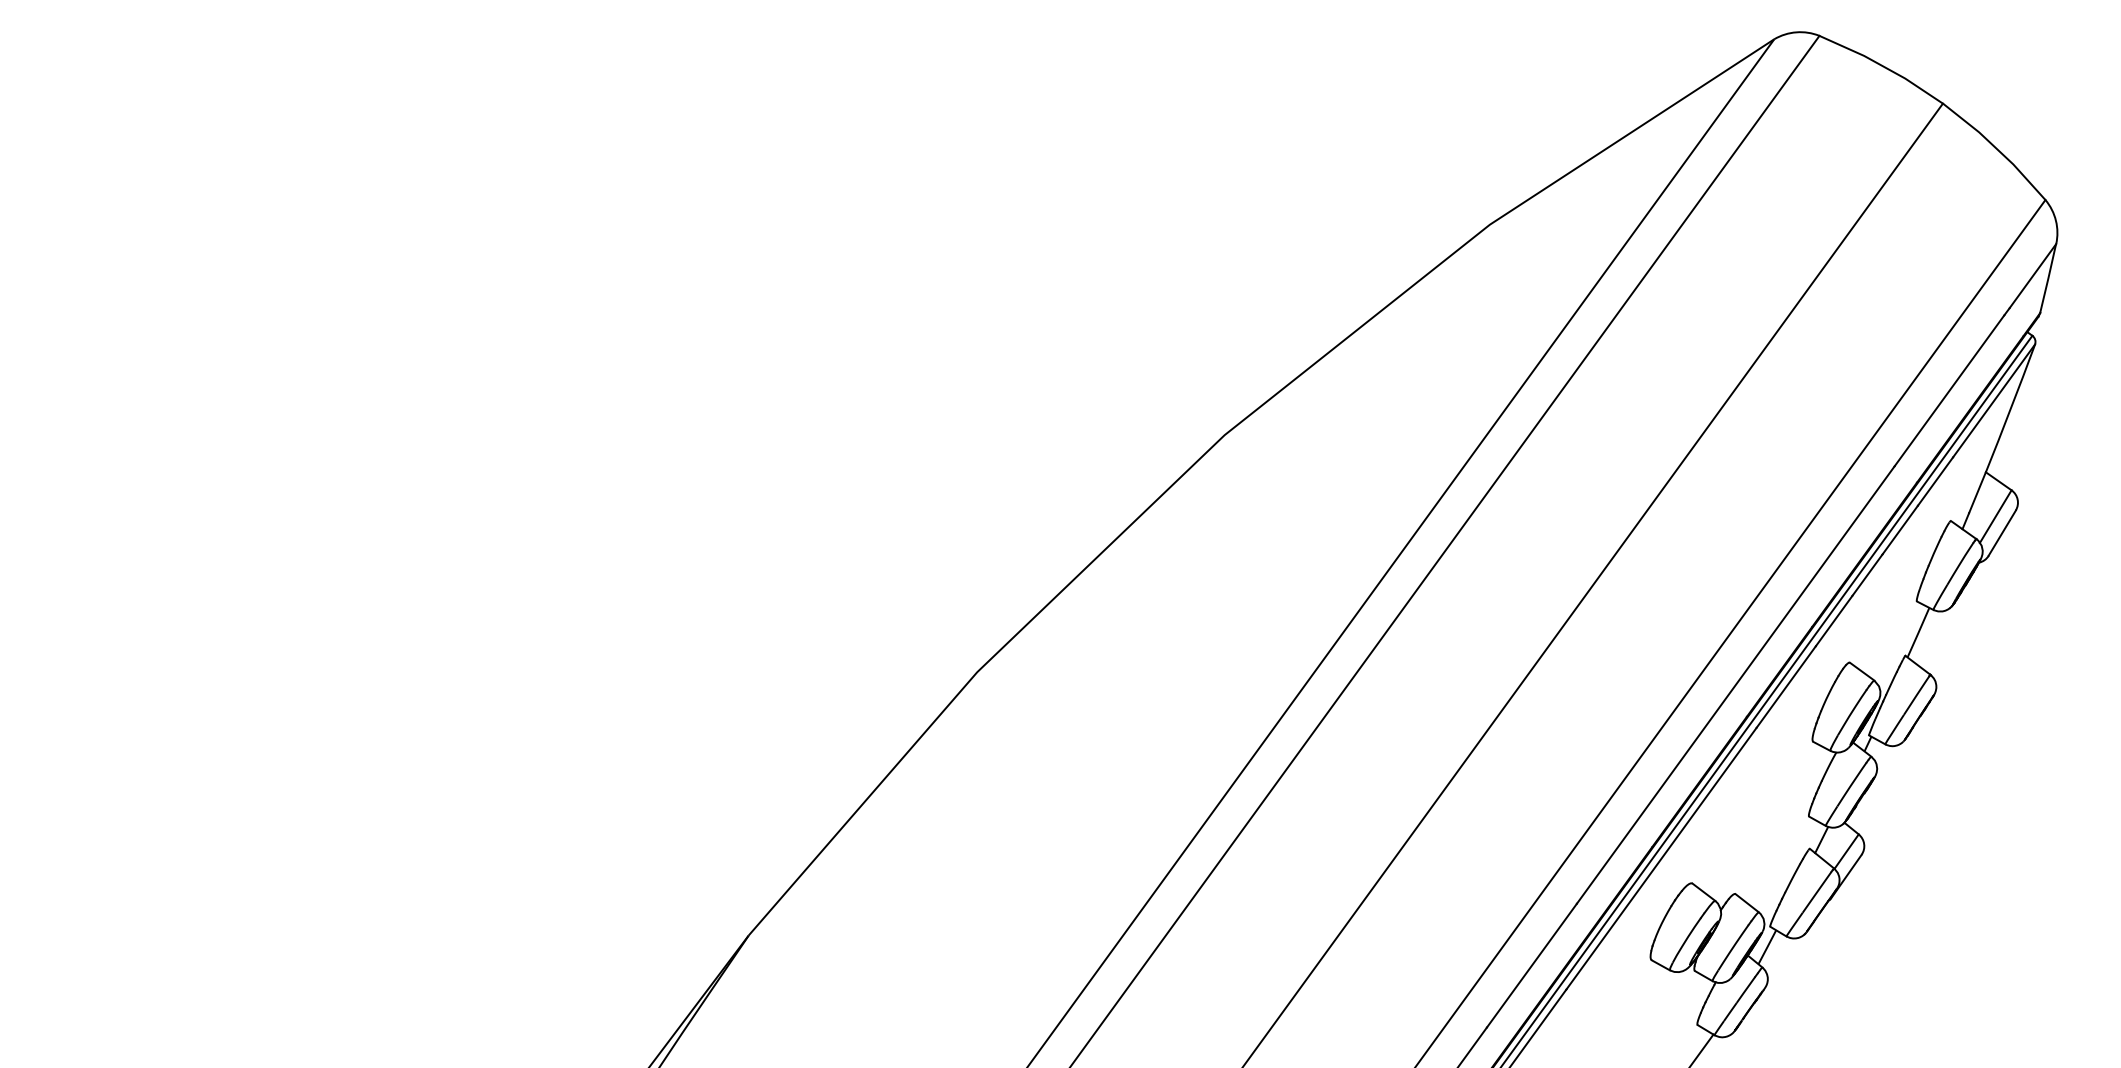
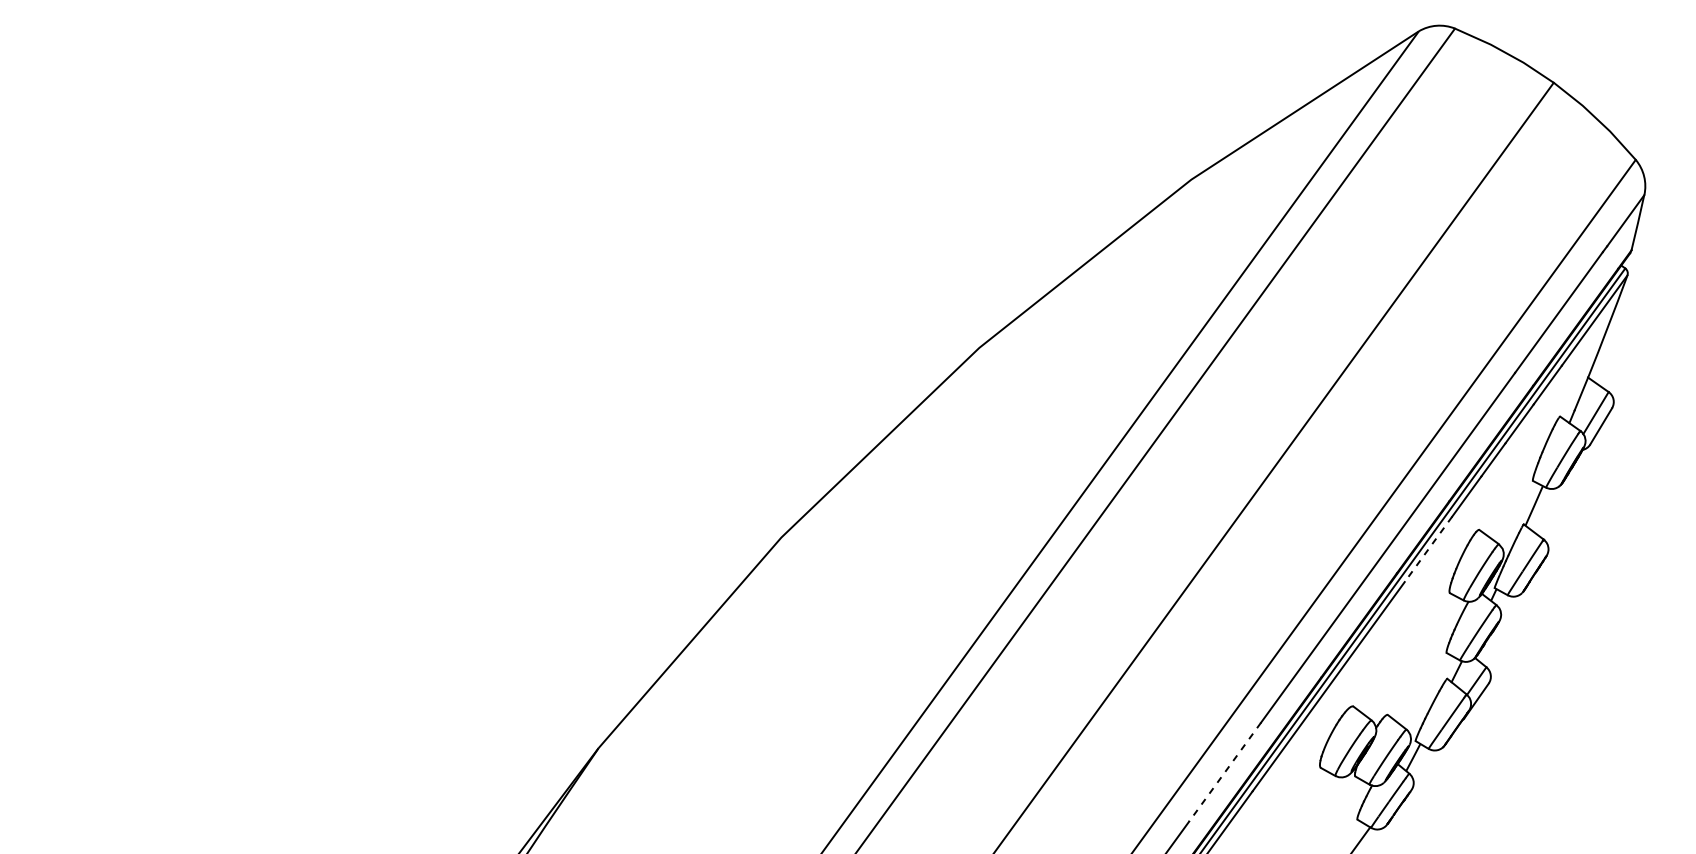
line: (1785, 687) -> (1427, 549), solid -> dashed
line: (1531, 966) -> (1224, 772), solid -> dashed

